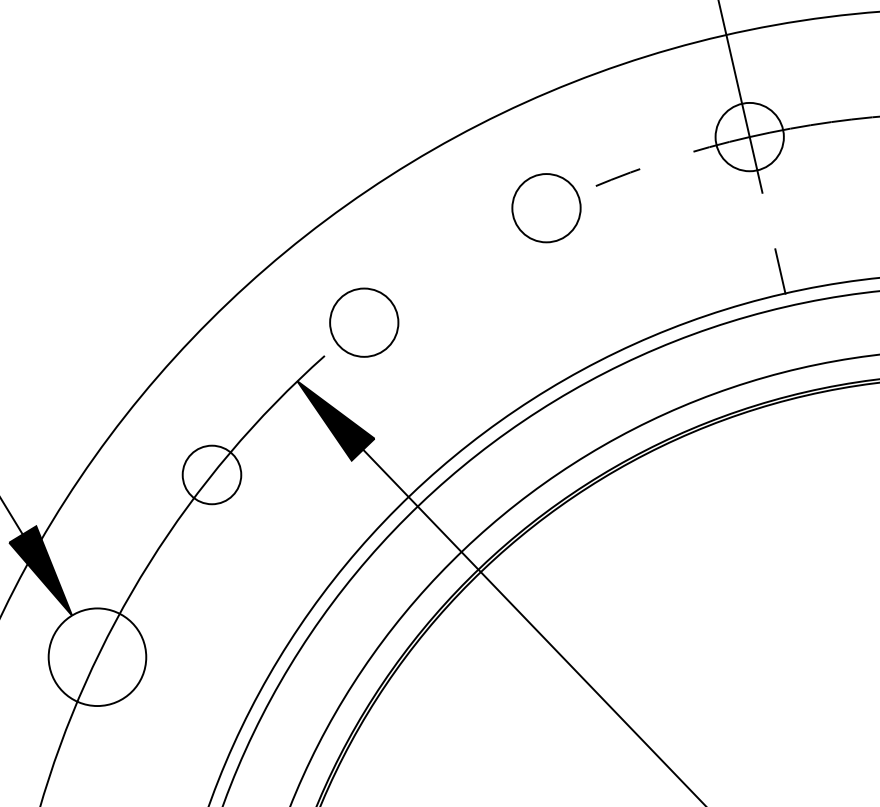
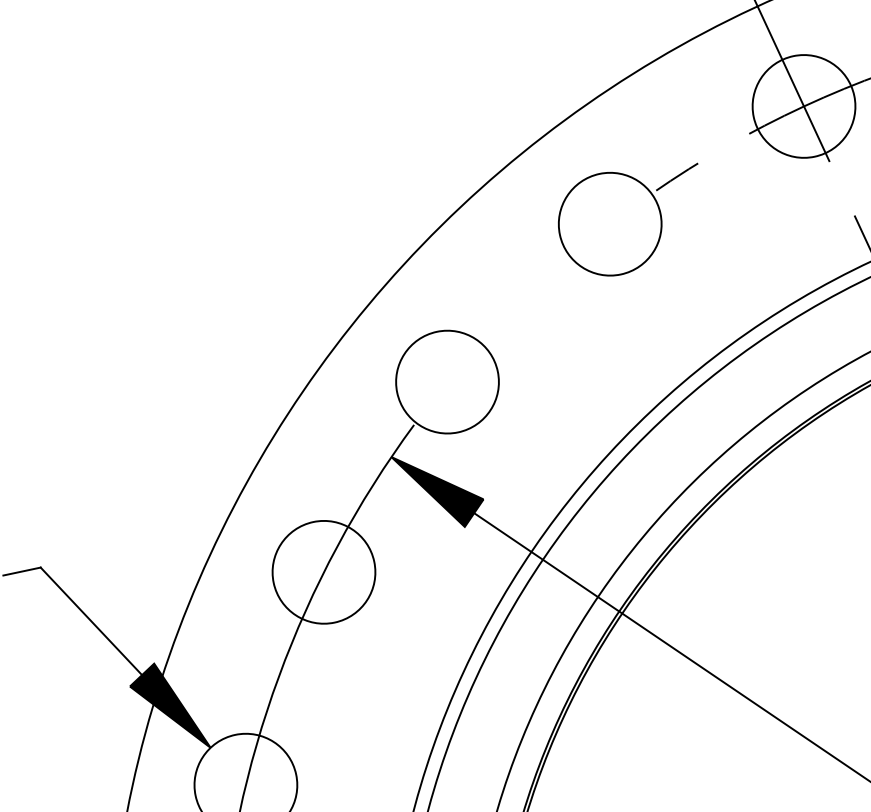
circle: (749, 136) -> (803, 105), size x1.43
circle: (546, 207) -> (610, 223), size x1.43
circle: (364, 322) -> (447, 381), size x1.43
circle: (211, 474) -> (323, 571), size x1.67

